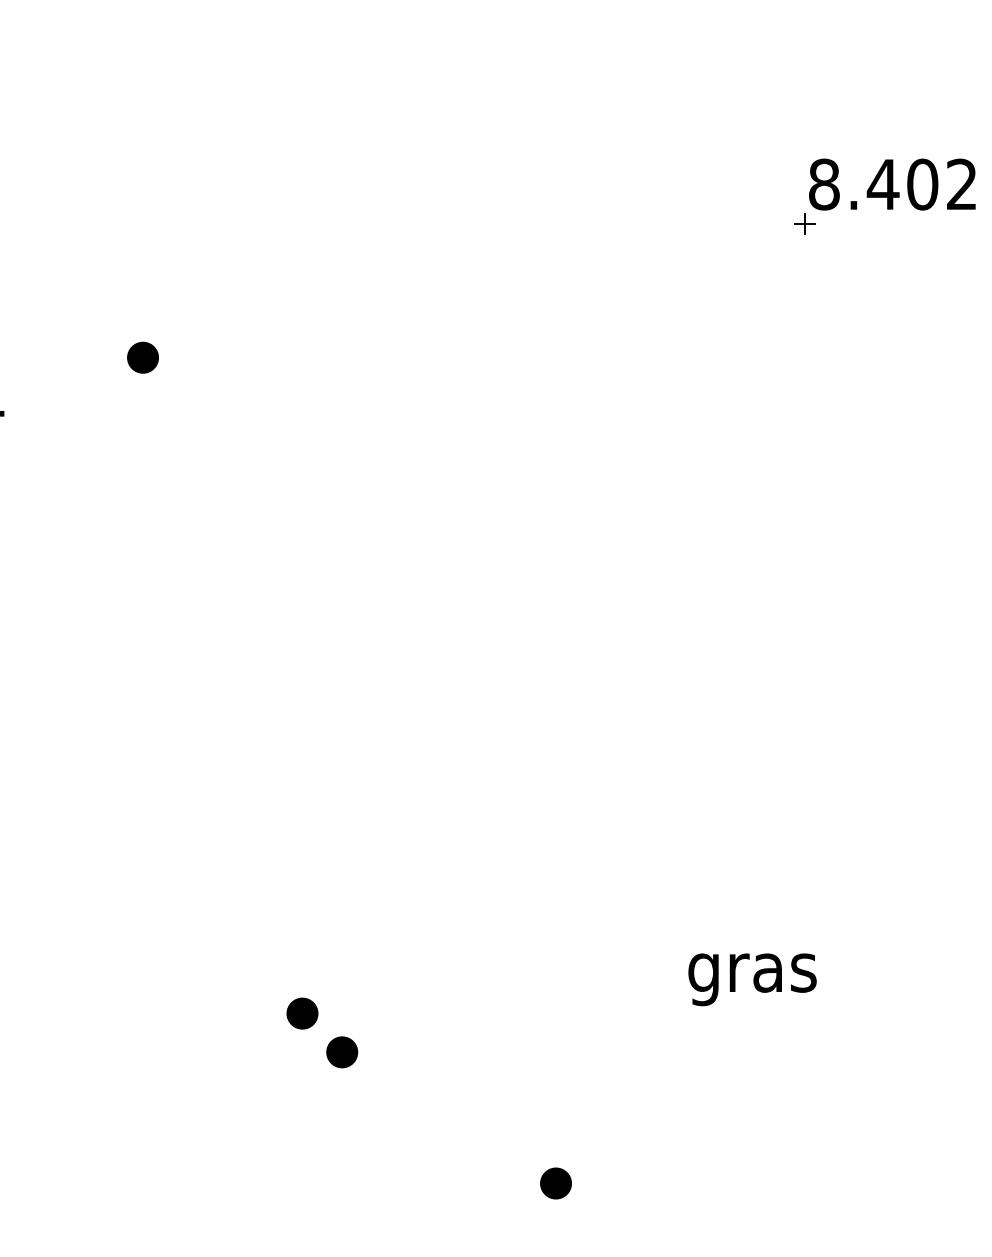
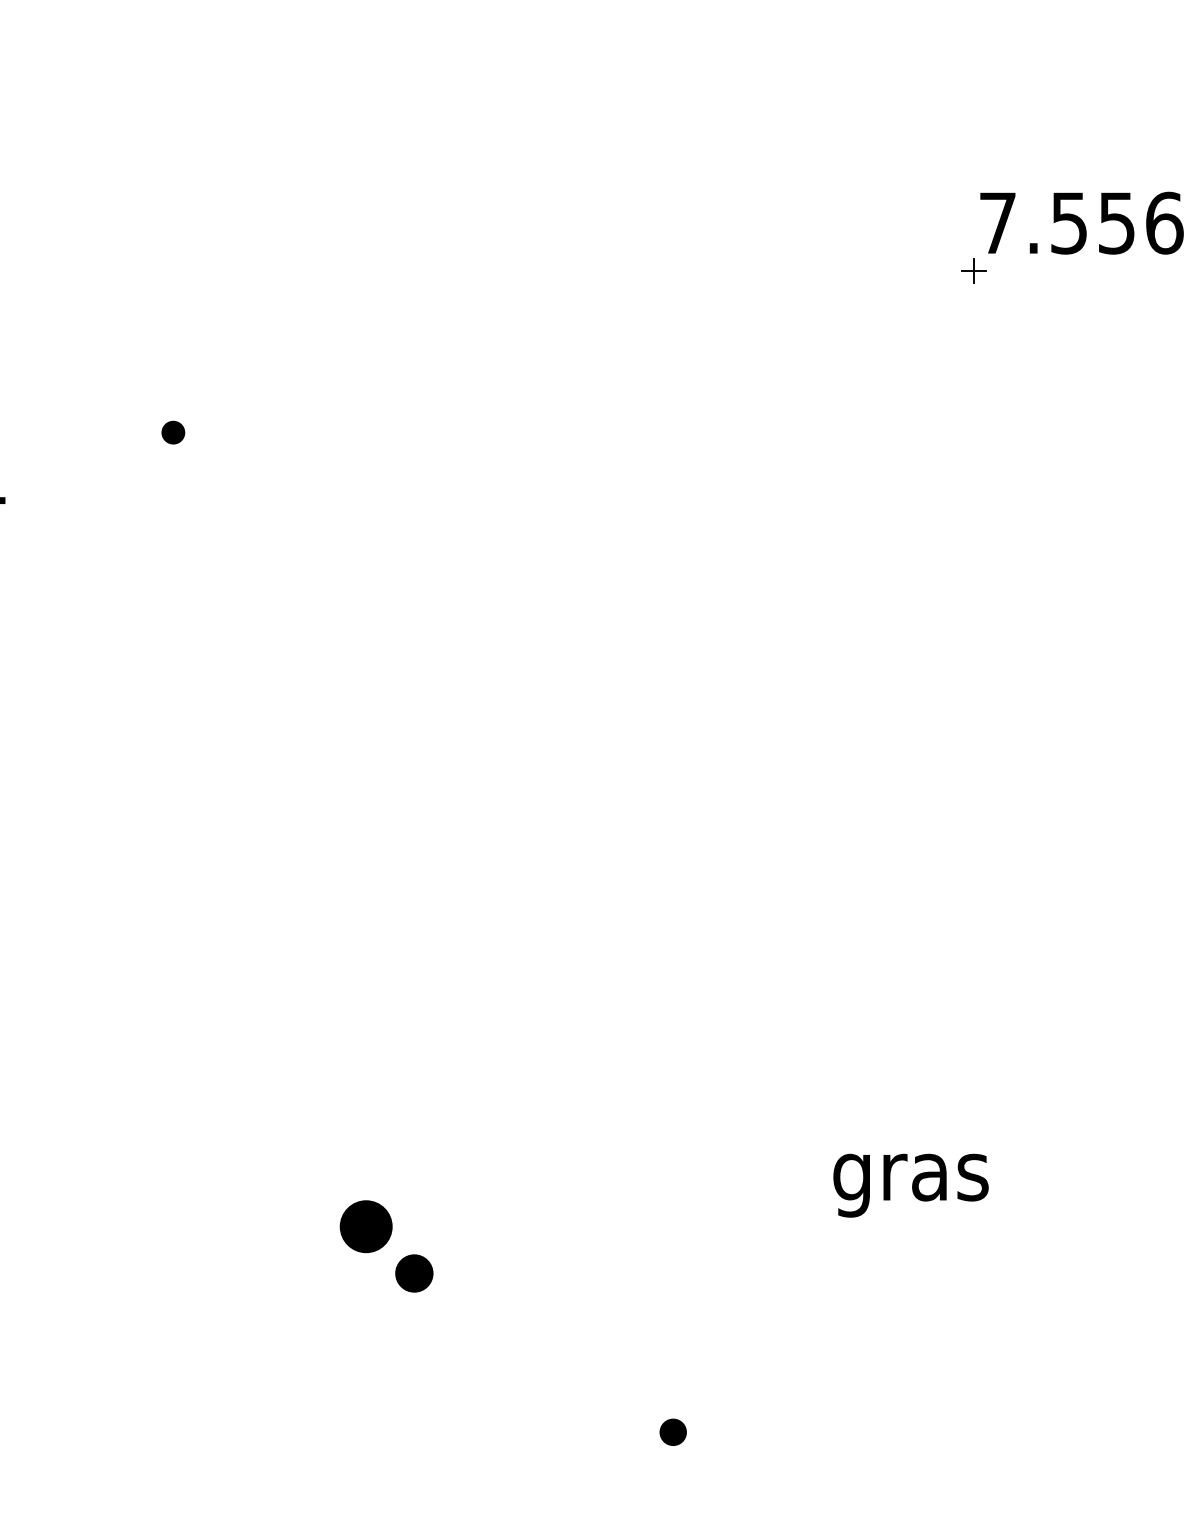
text: (893, 184) -> (1081, 222), 8.402 -> 7.556
part: (143, 357) -> (173, 432), size x0.6
part: (302, 1013) -> (366, 1226), size x1.4
part: (556, 1183) -> (673, 1432), size x0.7

